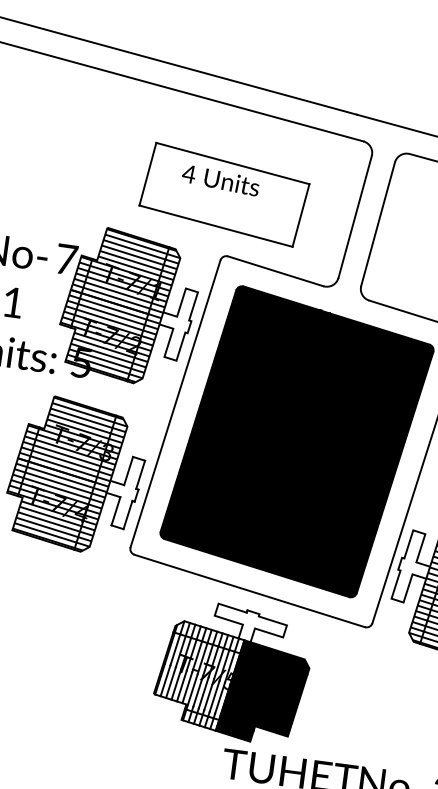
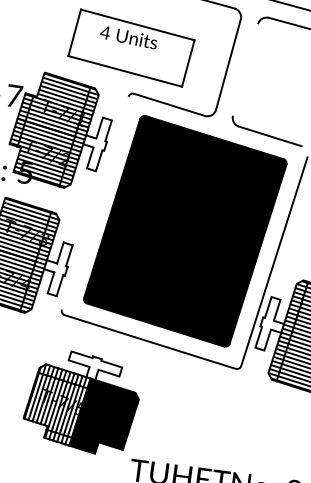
line: (377, 223) -> (245, 69), removed
line: (175, 403) -> (95, 202), removed
part: (231, 672) -> (81, 402), moved

